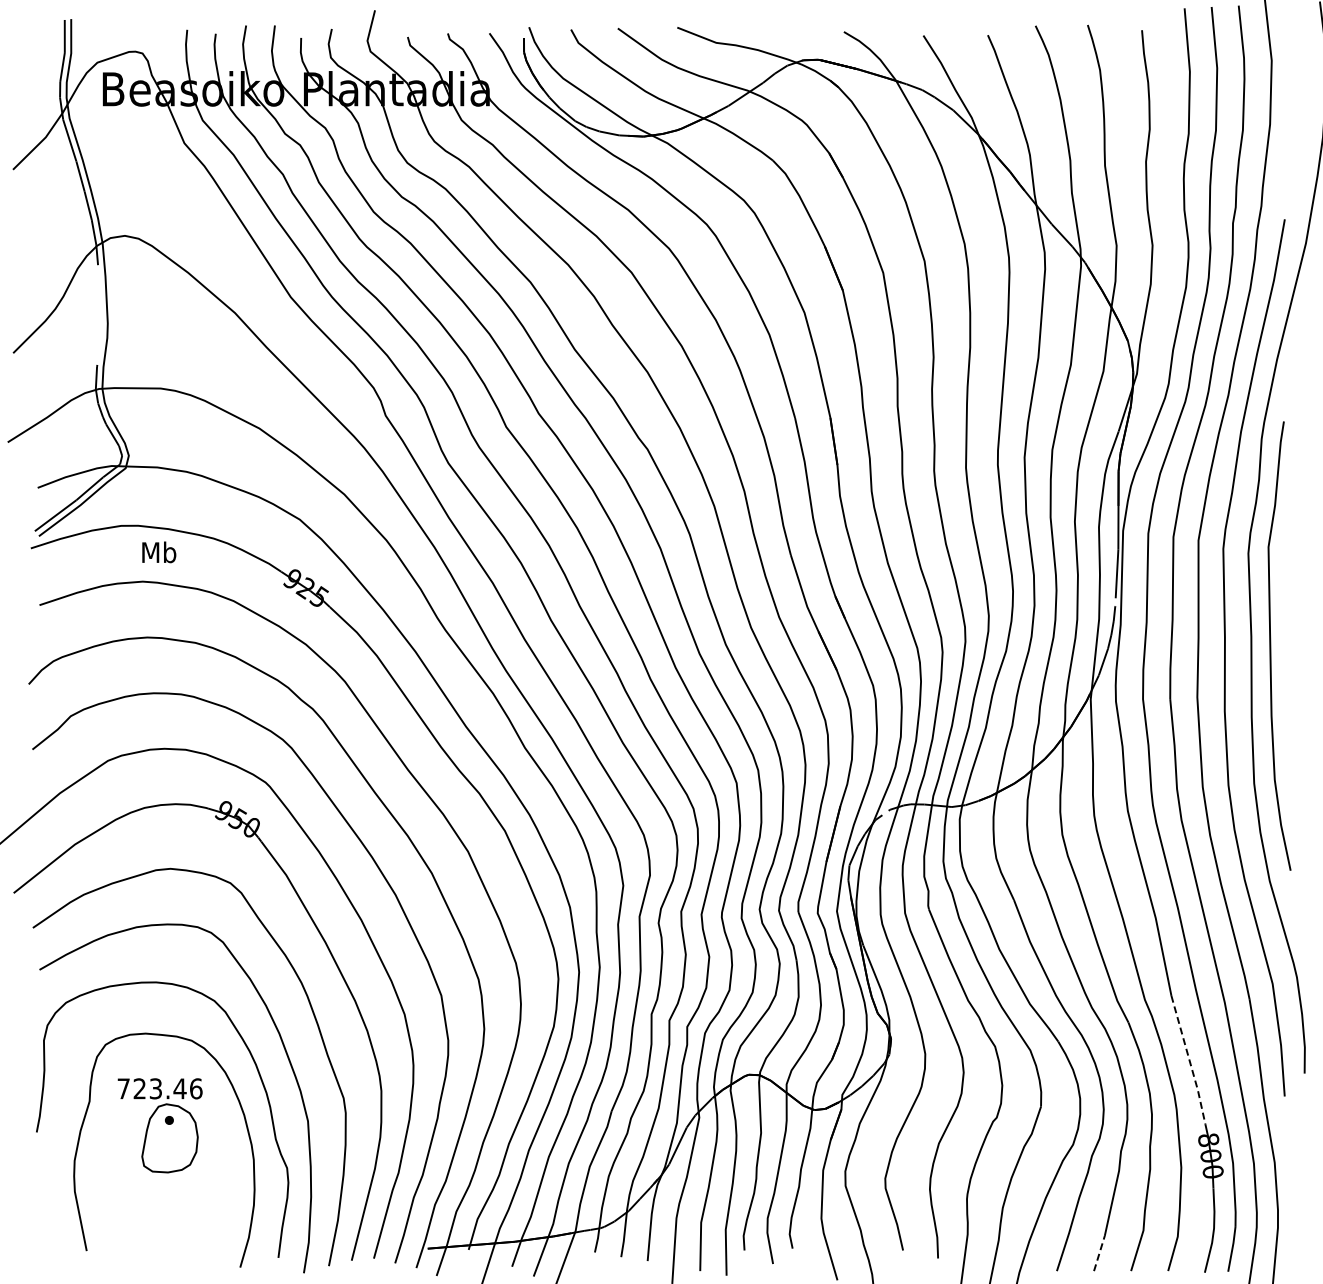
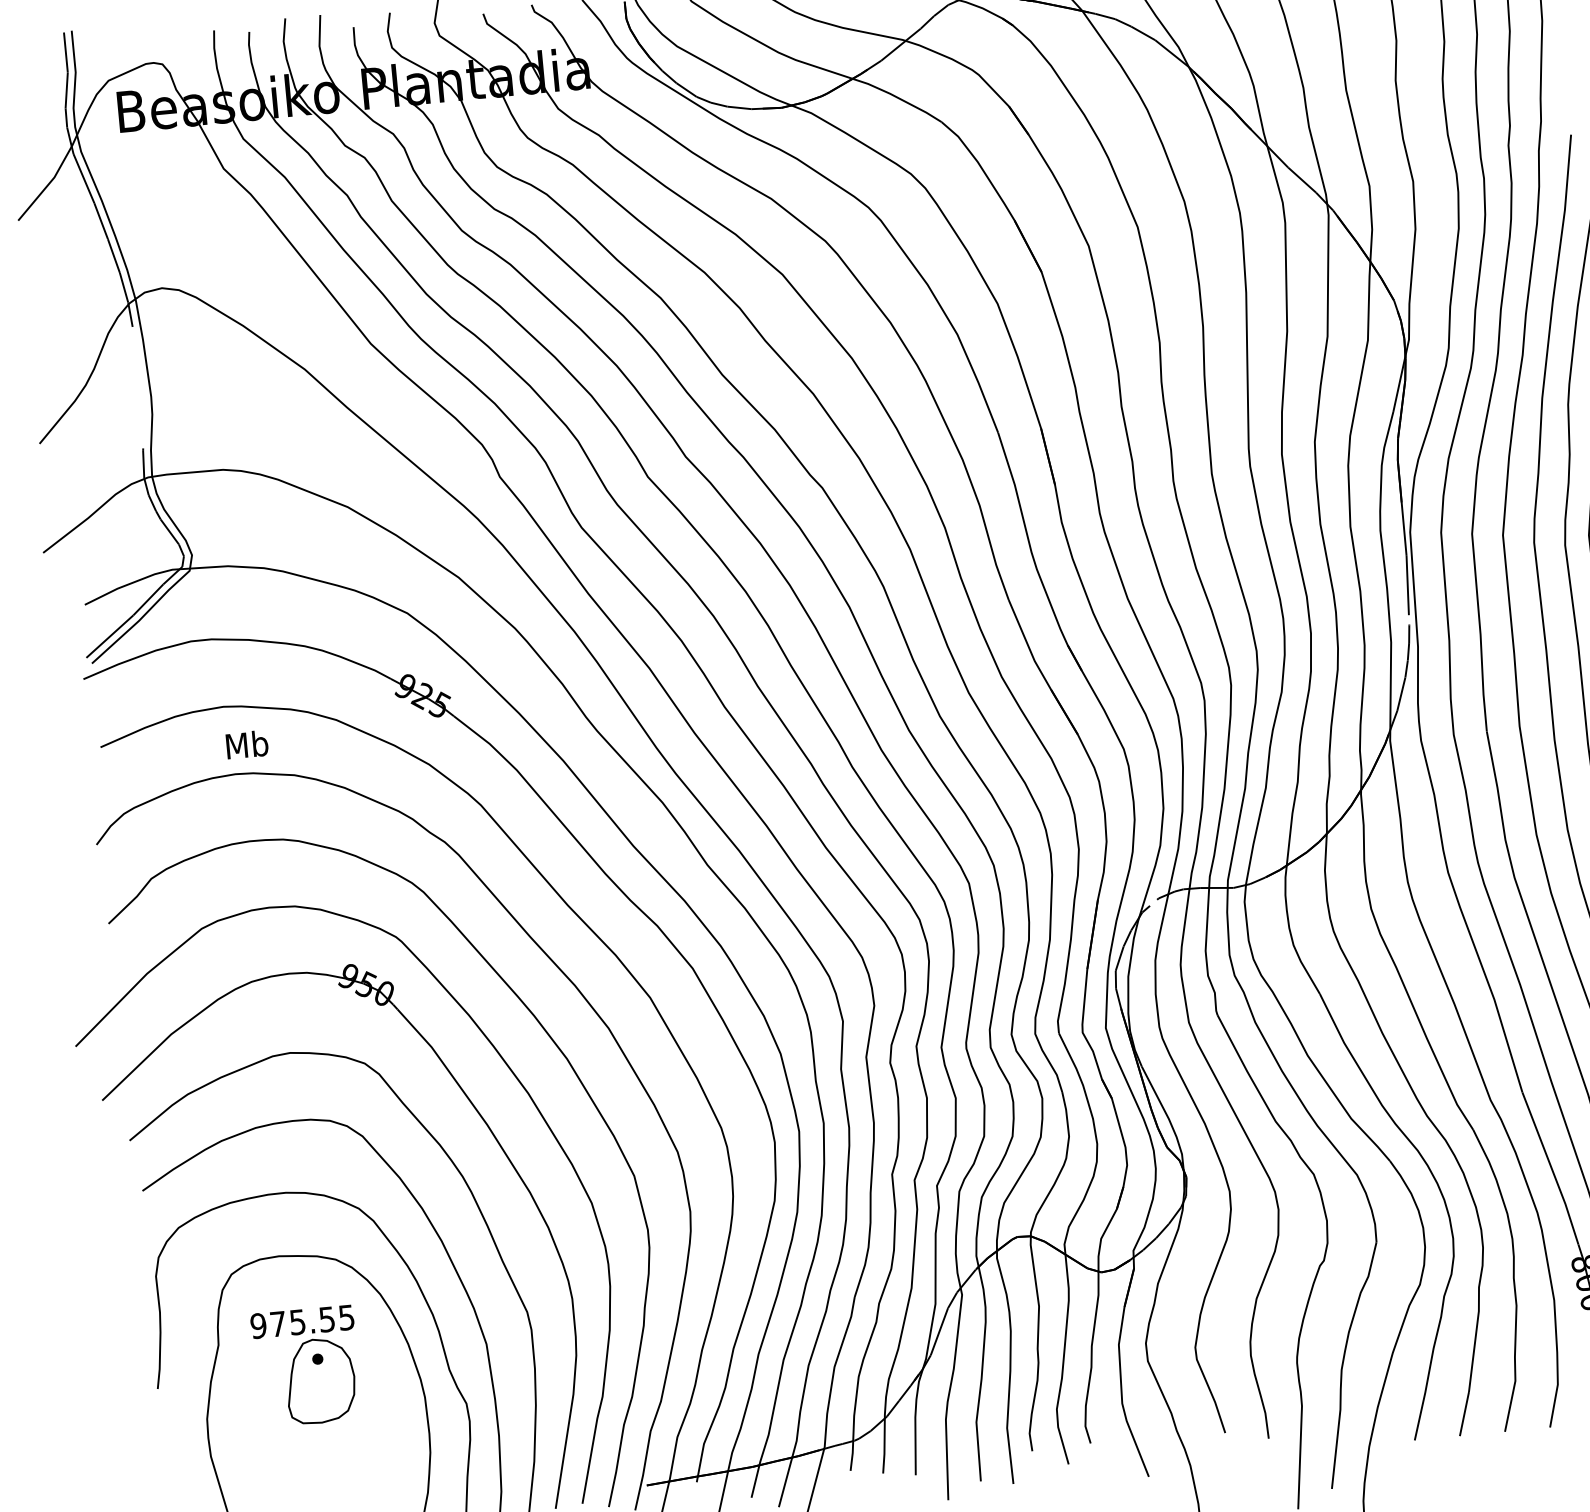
text: (159, 552) -> (247, 744), moved
line: (1189, 1060) -> (1551, 1168), dashed -> solid
text: (159, 1088) -> (302, 1321), 723.46 -> 975.55
line: (1099, 1253) -> (1464, 1414), dashed -> solid

